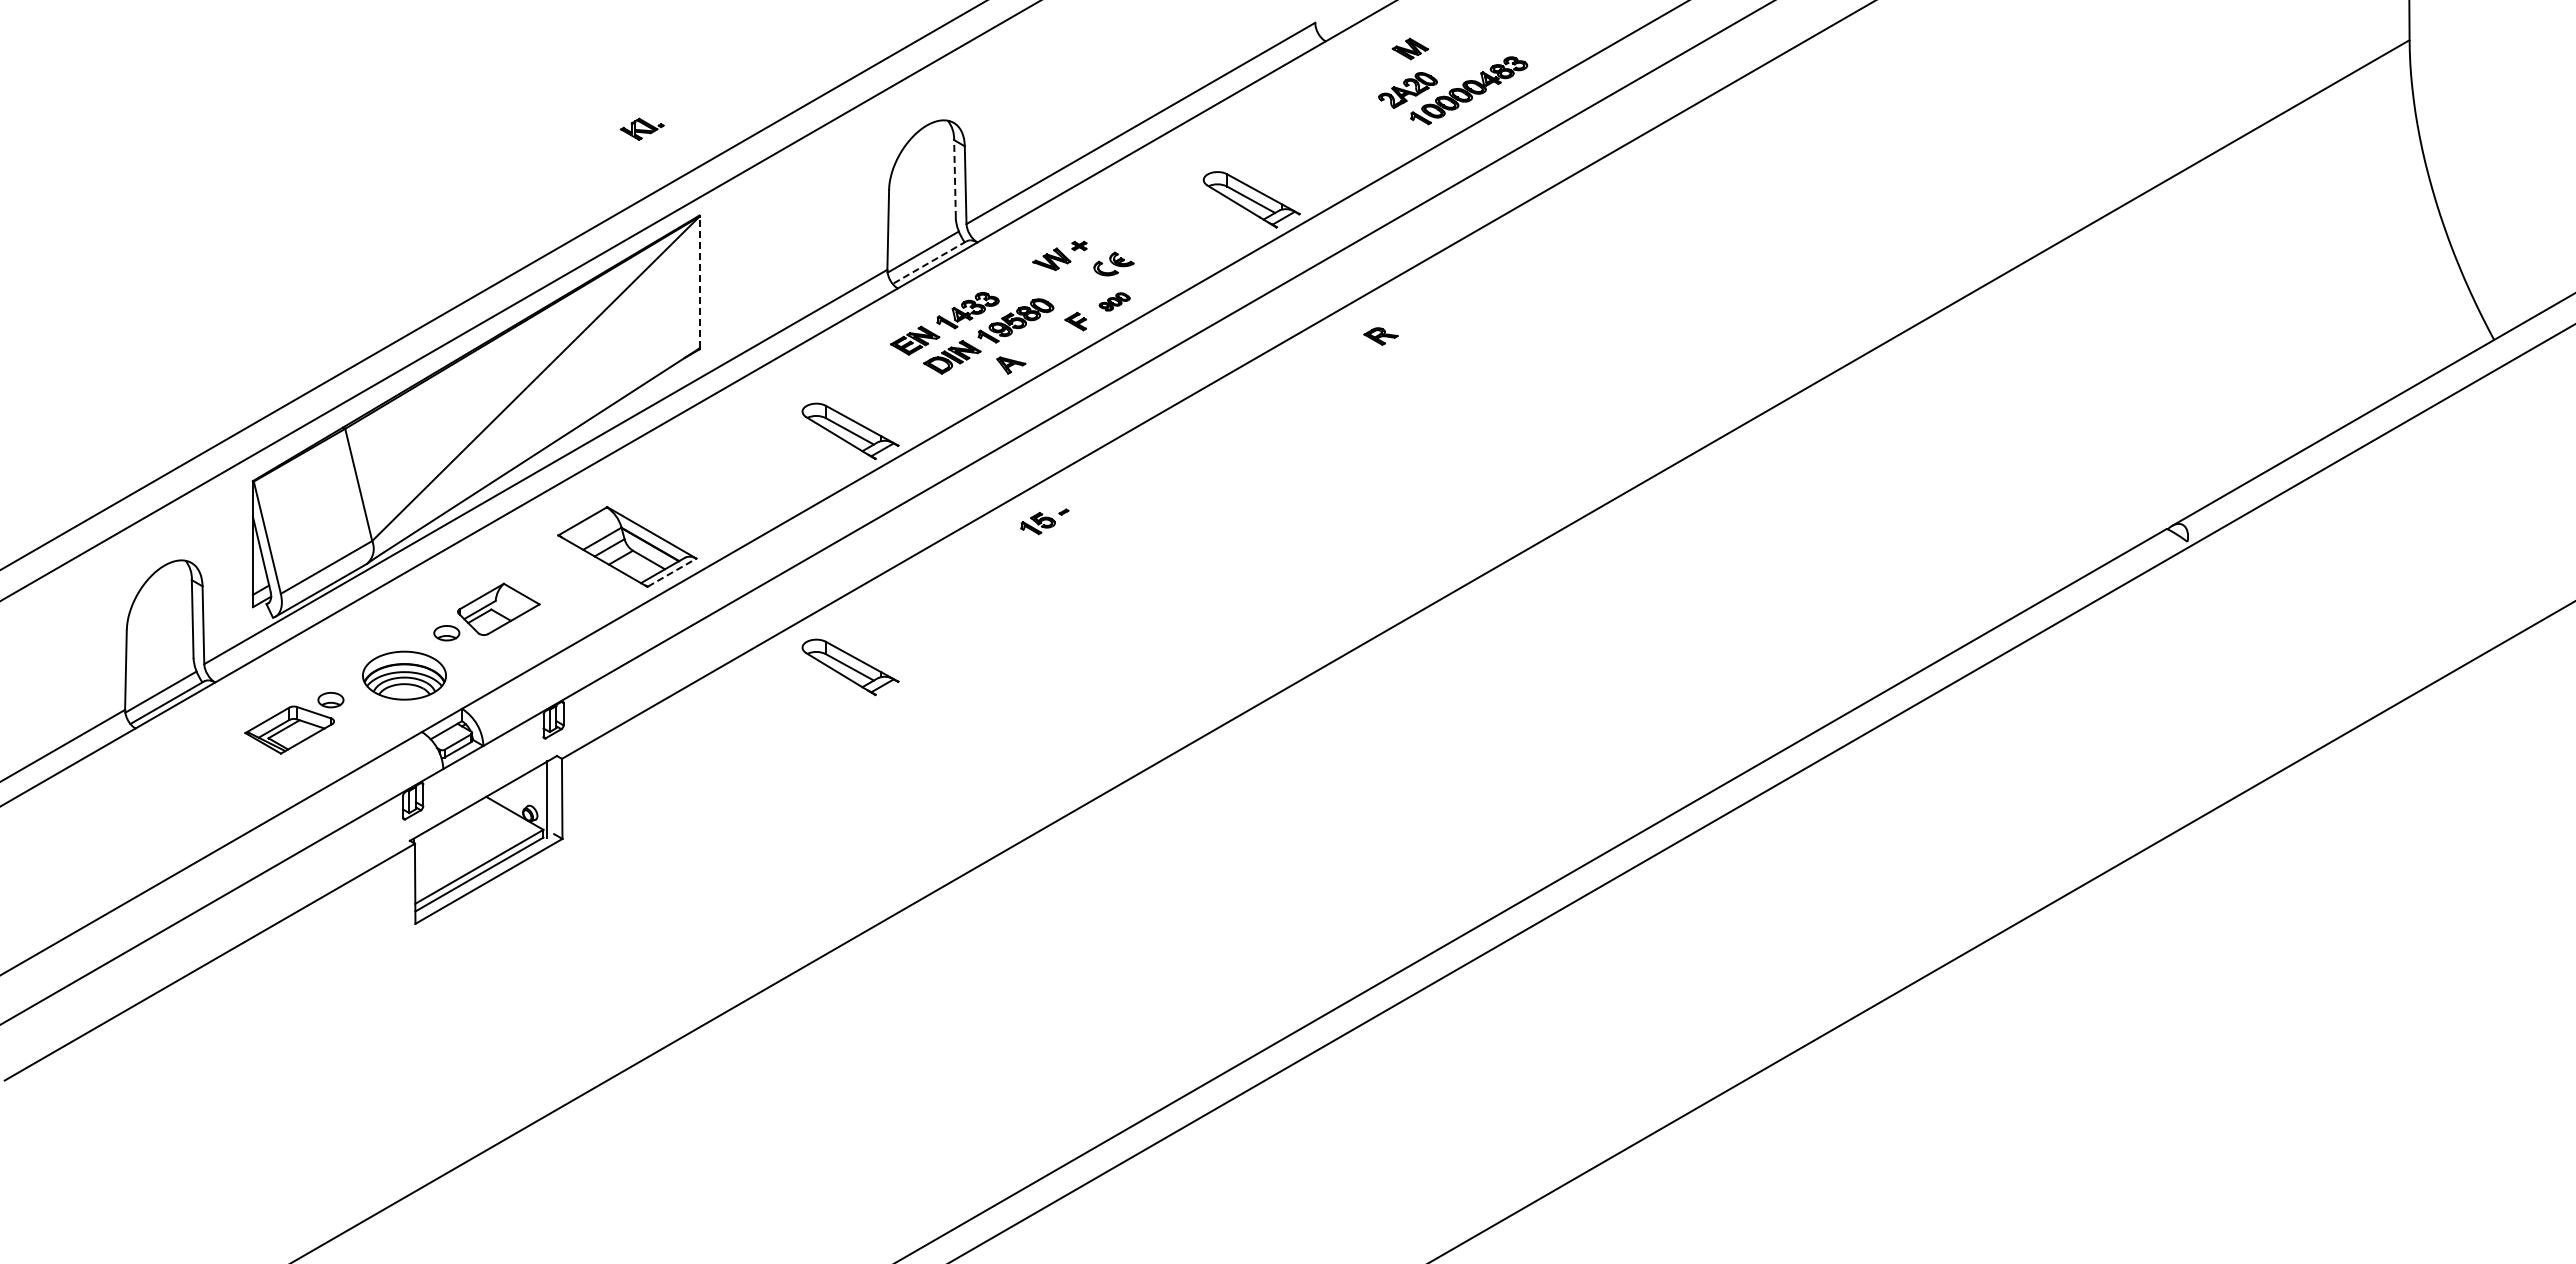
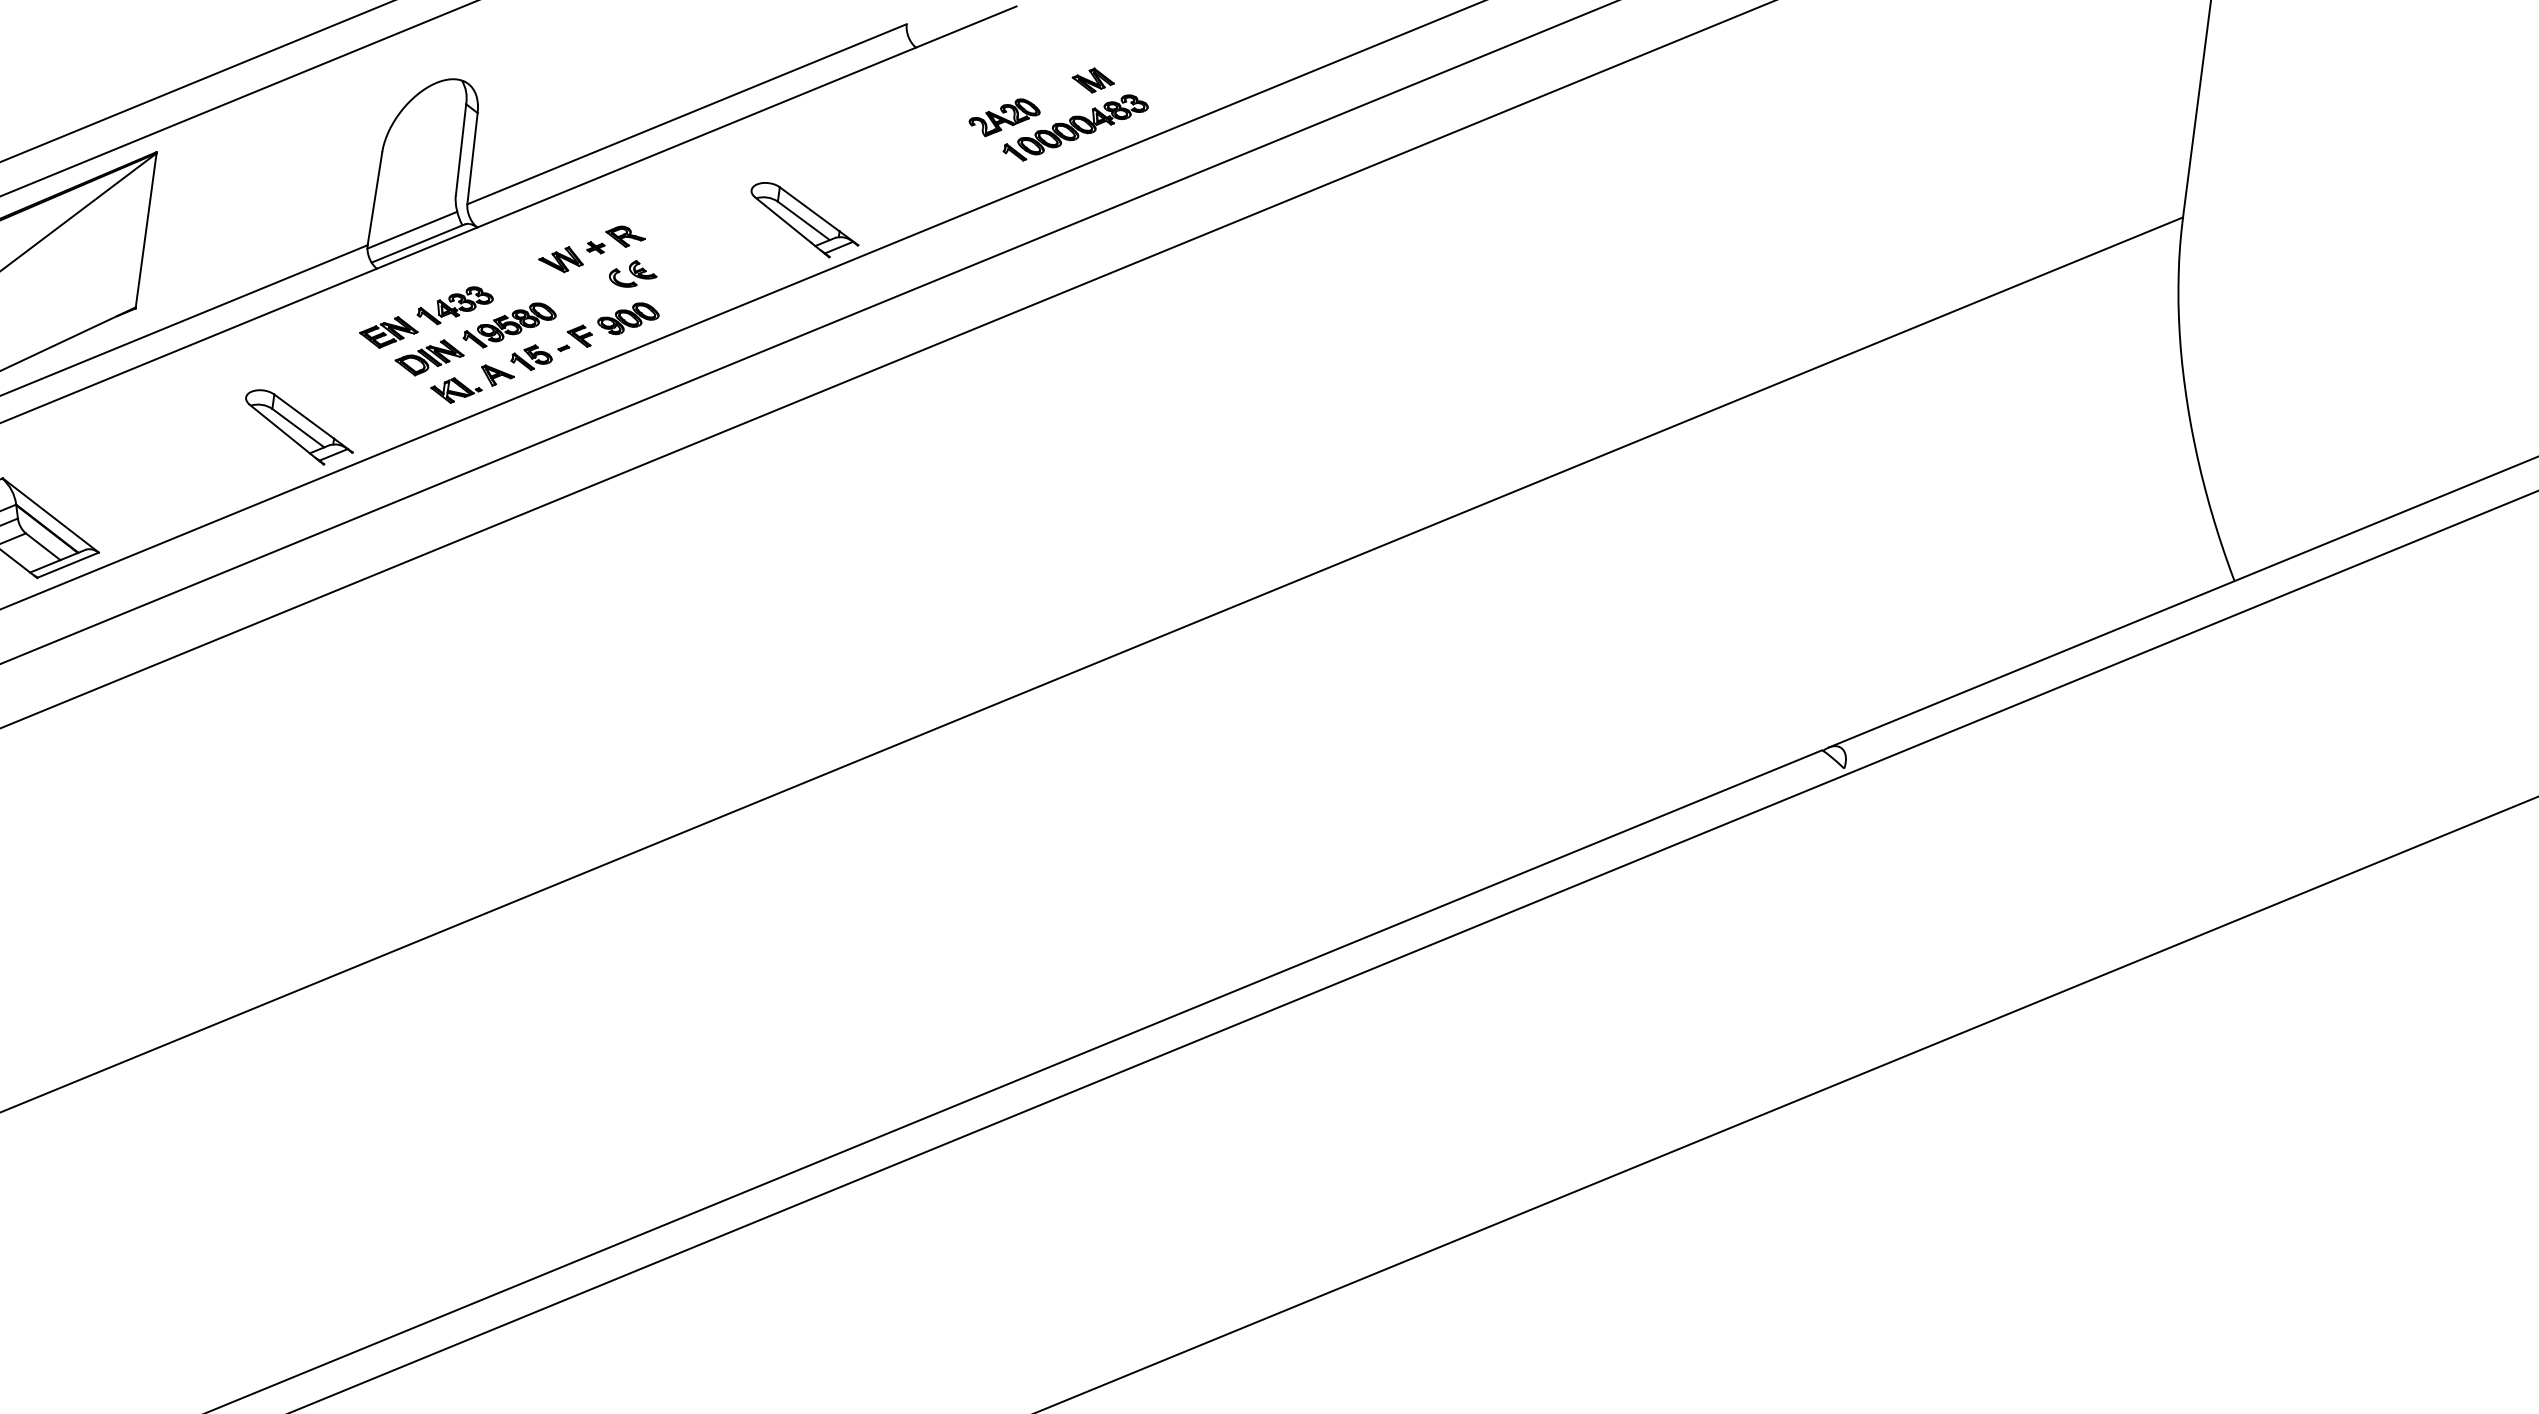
part: (1409, 48) -> (1092, 79), moved
part: (642, 128) -> (456, 390), moved
line: (955, 179) -> (461, 150), dashed -> solid
line: (929, 262) -> (418, 243), dashed -> solid
line: (699, 282) -> (146, 230), dashed -> solid
part: (1114, 301) -> (628, 318), size x1.67
part: (1380, 336) -> (624, 236), moved
part: (1044, 521) -> (539, 356), moved
line: (671, 572) -> (67, 564), dashed -> solid
part: (850, 667) -> (261, 704), removed

